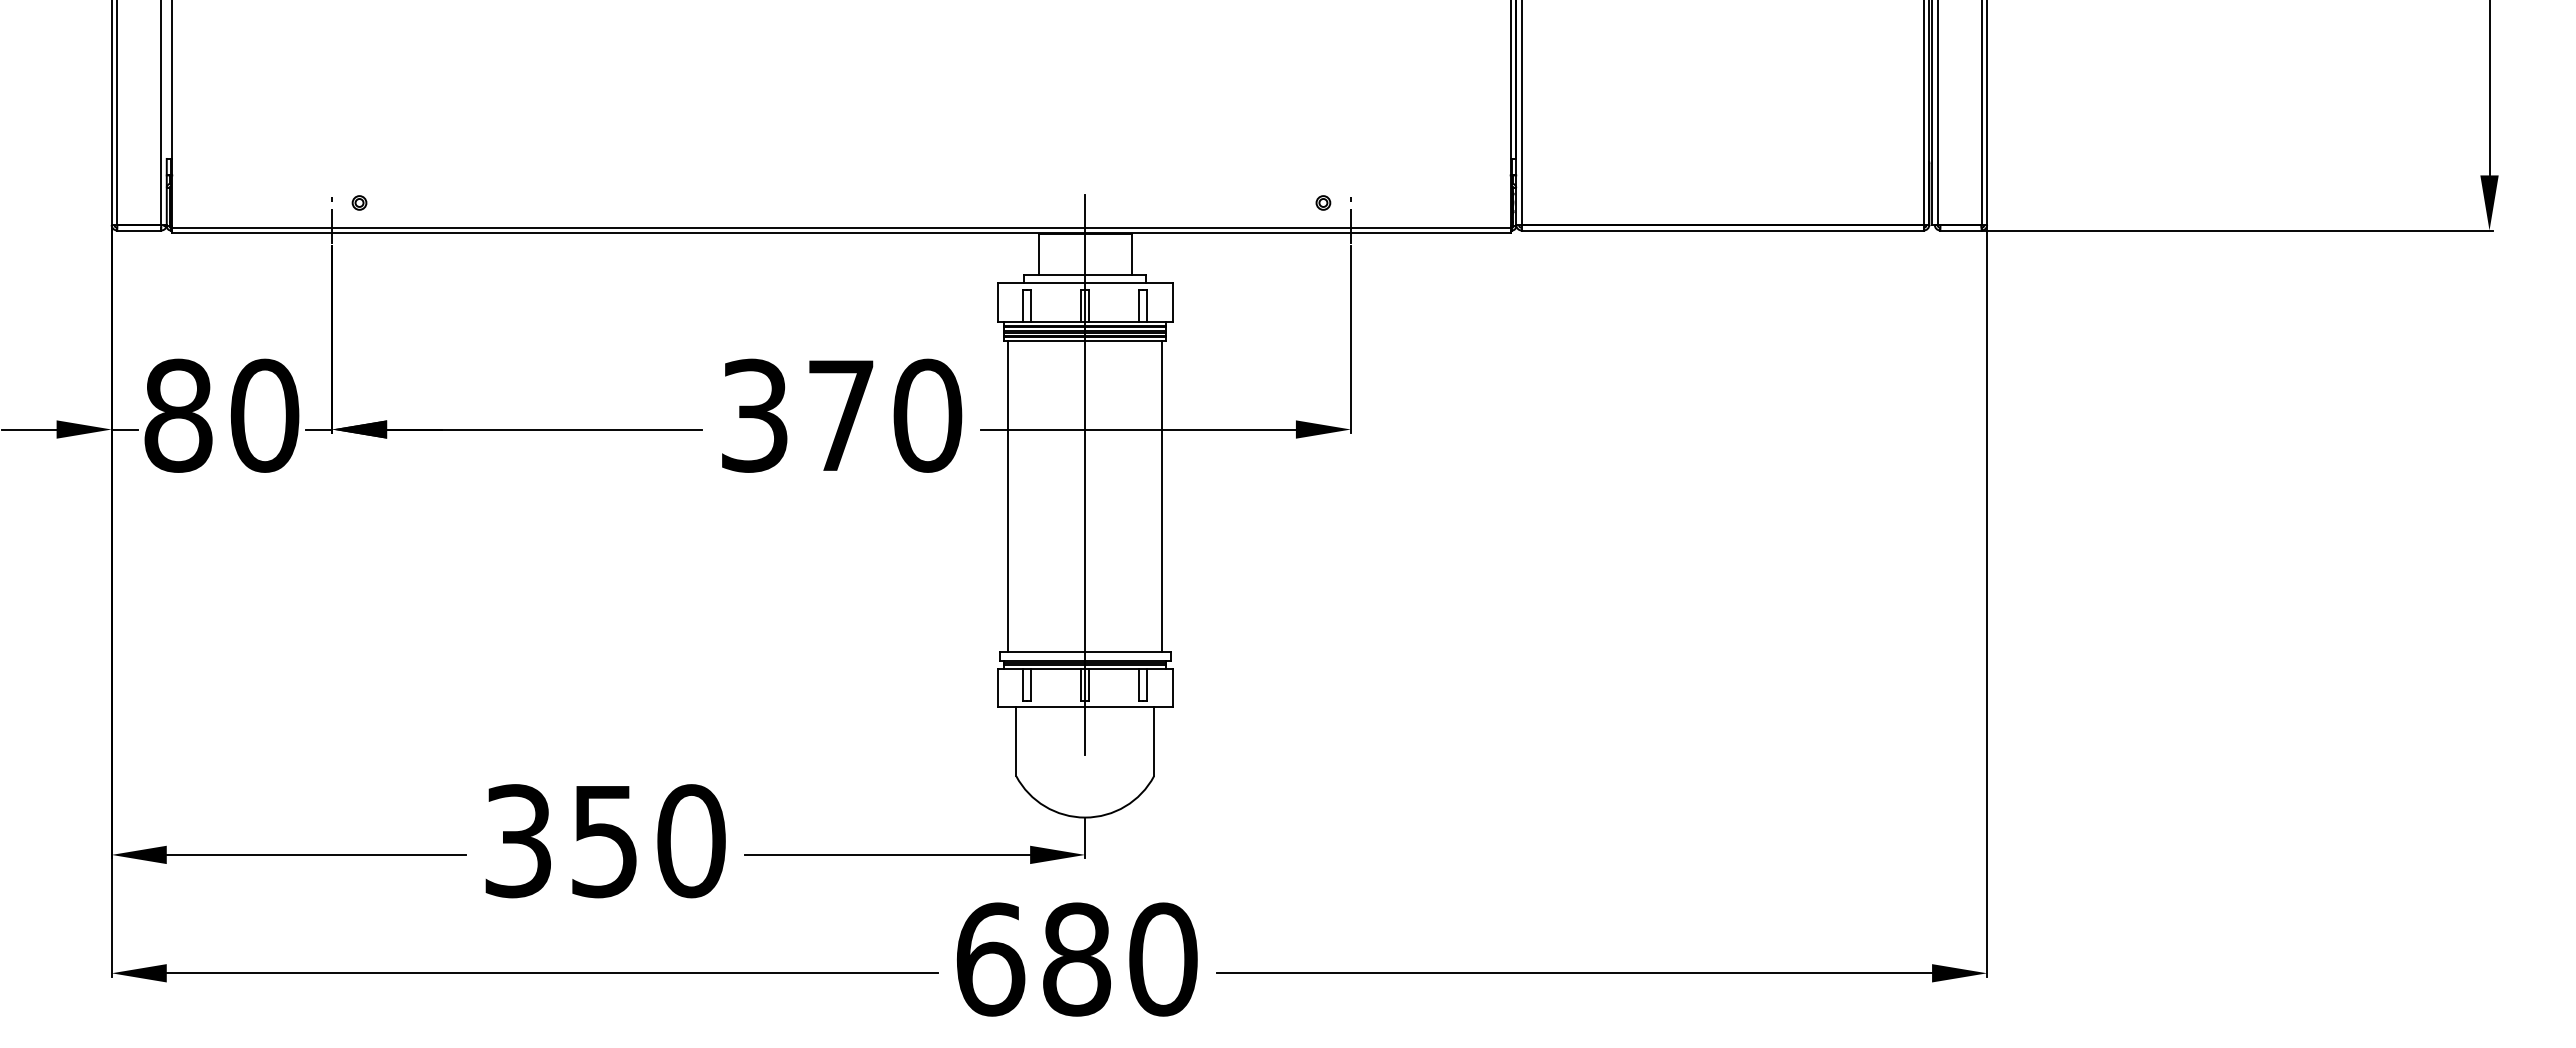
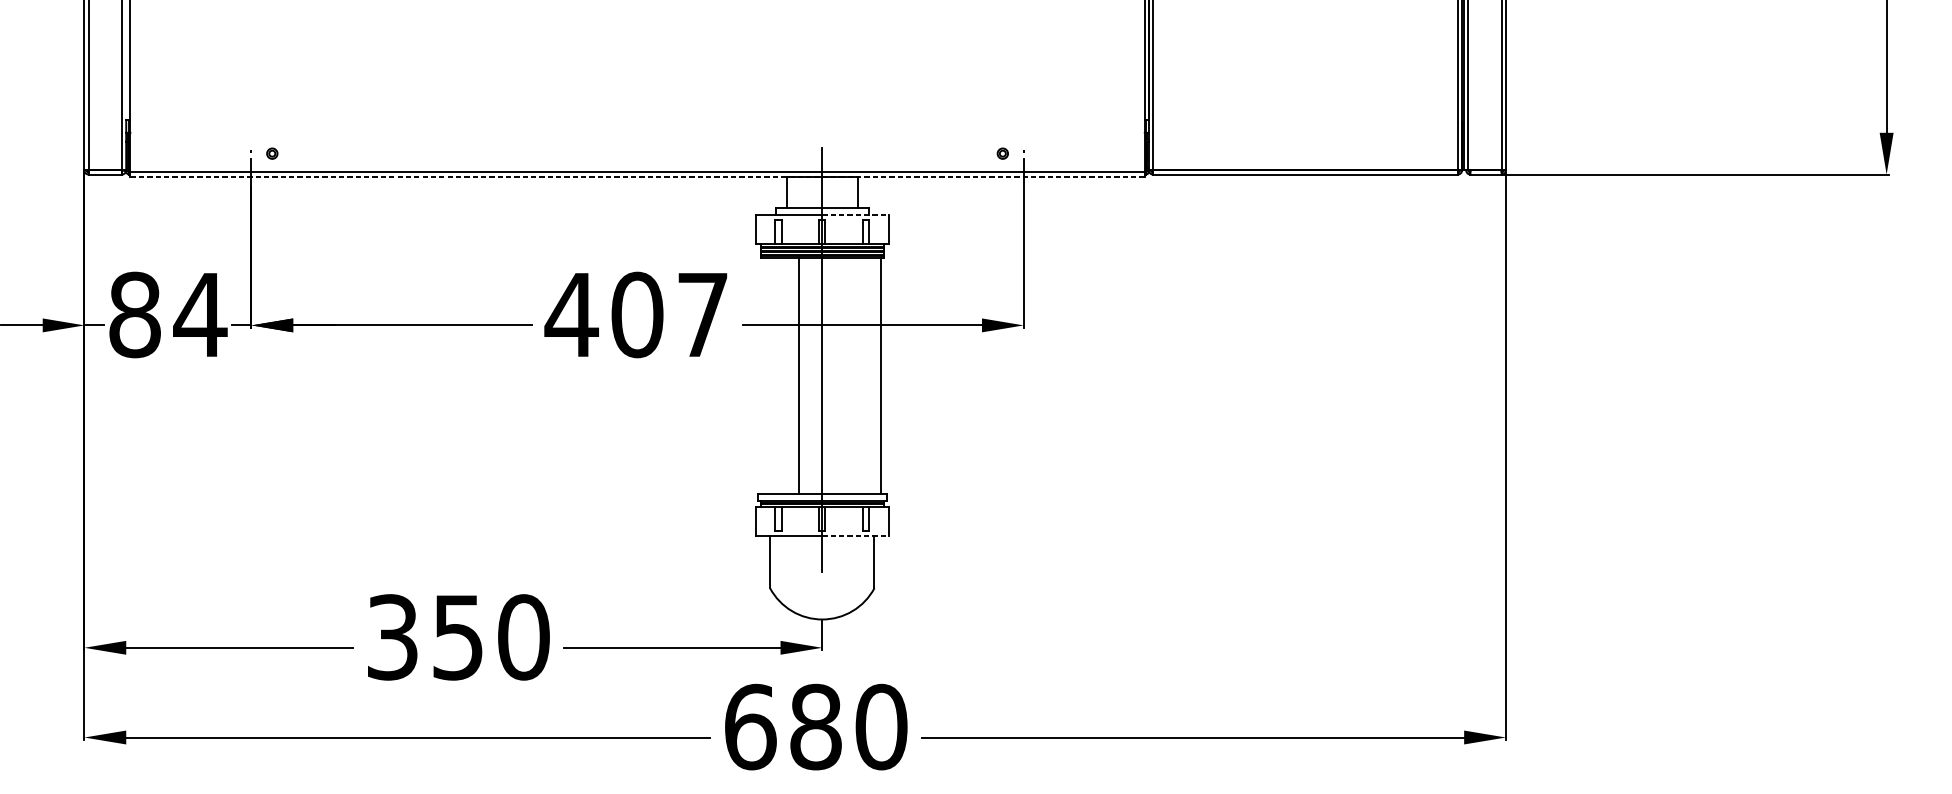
line: (840, 233) -> (636, 176), solid -> dashed
line: (1128, 283) -> (855, 214), solid -> dashed
text: (264, 415) -> (200, 314), 80 -> 84
text: (840, 415) -> (636, 314), 370 -> 407
line: (1007, 496) -> (799, 376), moved
line: (1128, 707) -> (855, 536), solid -> dashed

